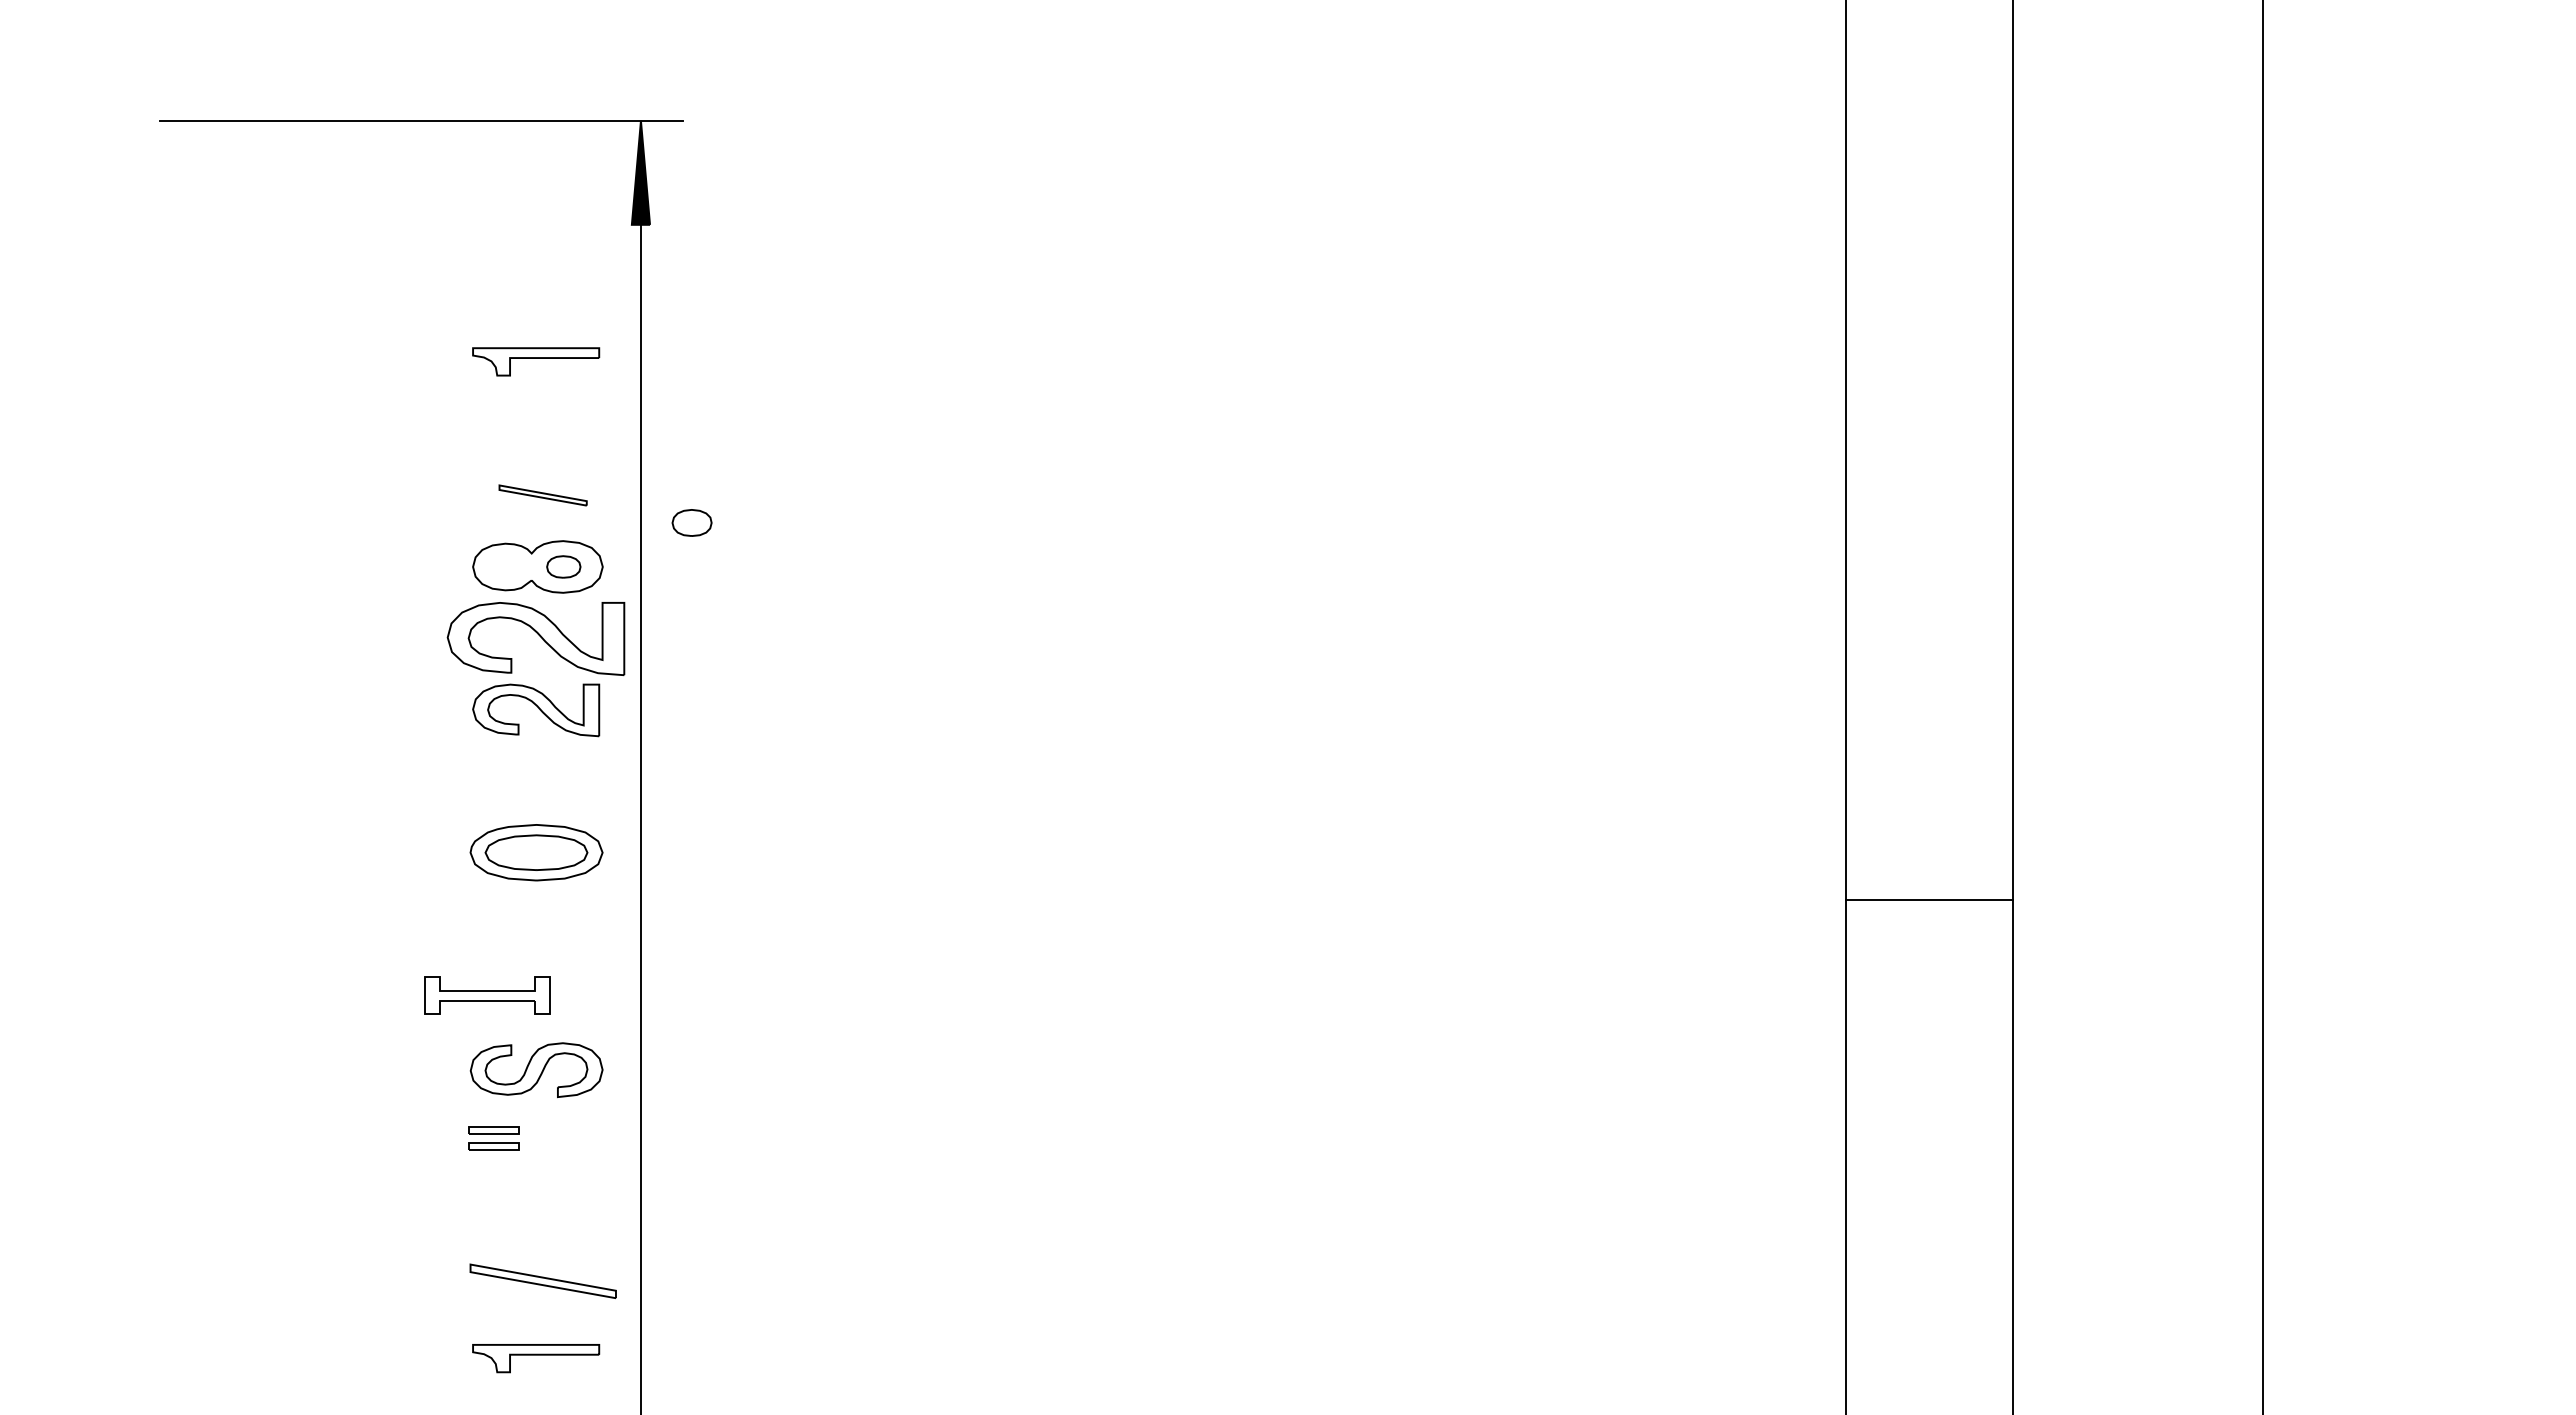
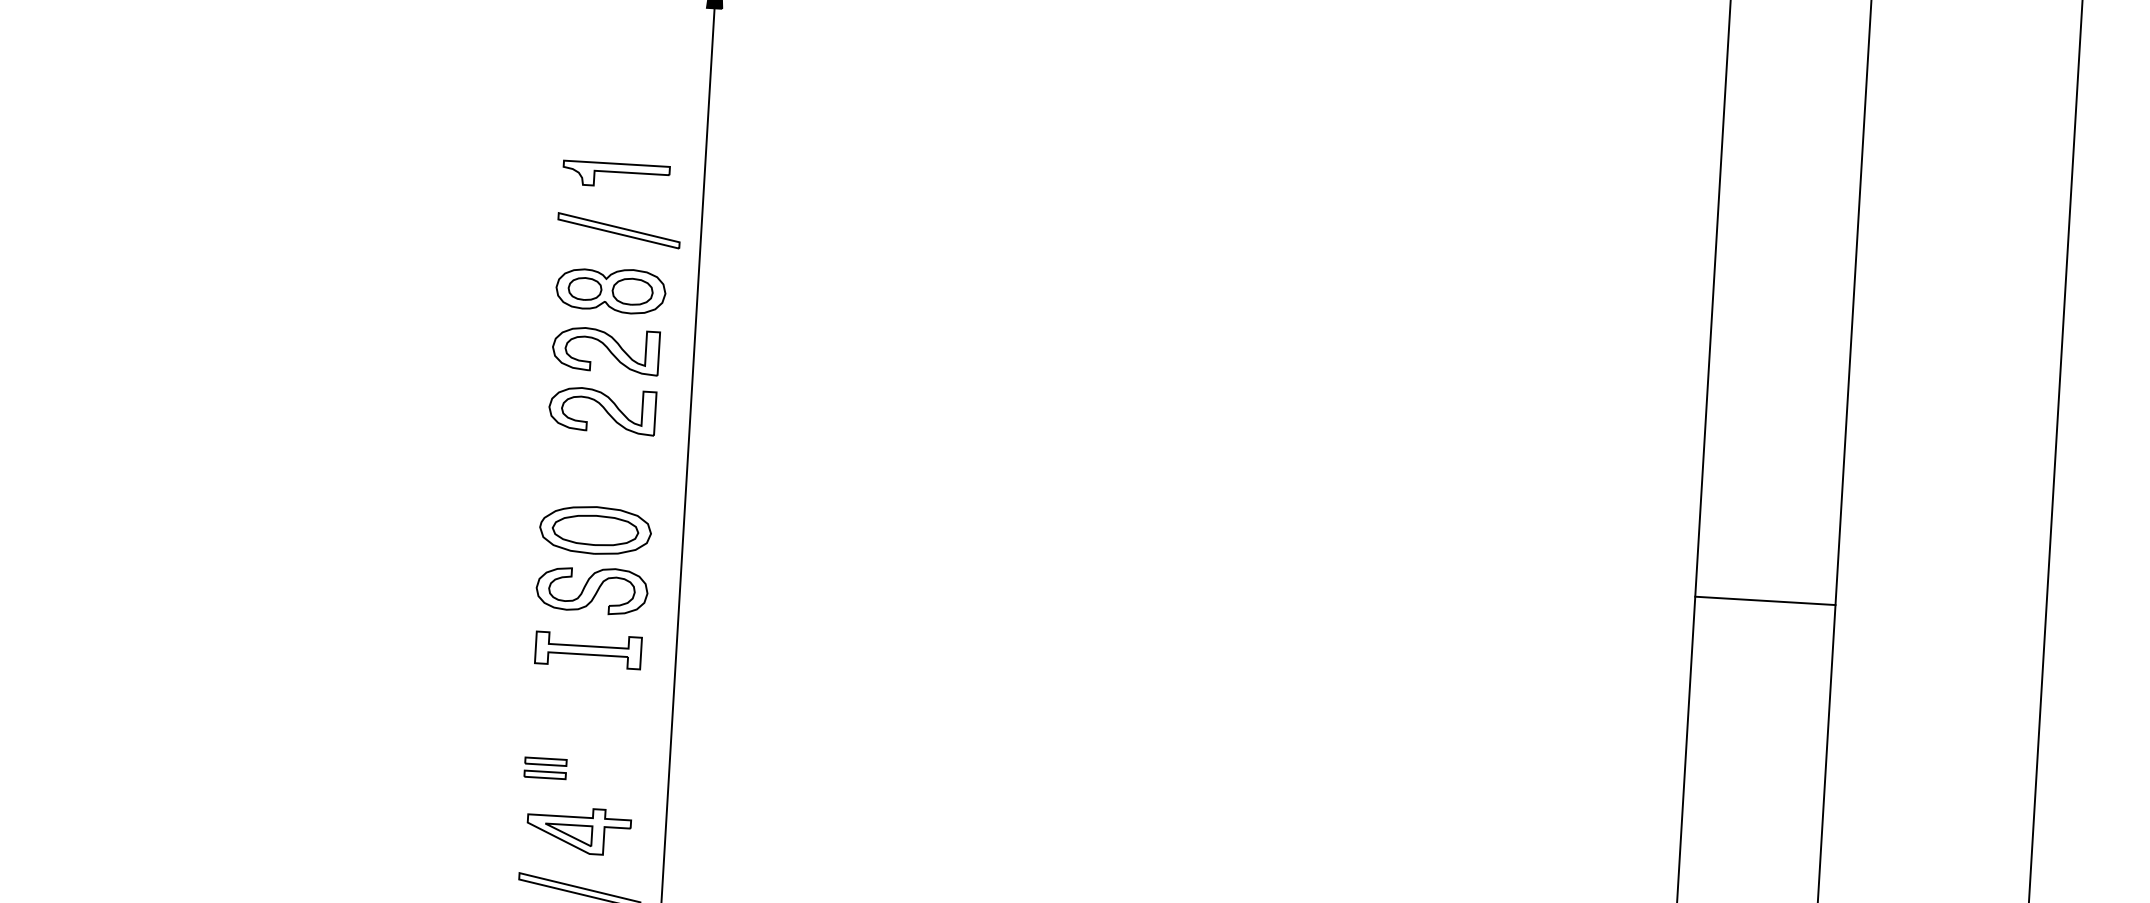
part: (536, 361) -> (616, 175), moved
part: (542, 495) -> (618, 230), size x1.67
part: (691, 522) -> (584, 288), moved
part: (563, 566) -> (632, 291), size x1.43
part: (536, 638) -> (606, 350), size x0.71
line: (1928, 899) -> (1764, 600), moved
part: (487, 995) -> (588, 650), moved
part: (536, 1070) -> (591, 590), moved
part: (537, 1209) -> (578, 830), added

